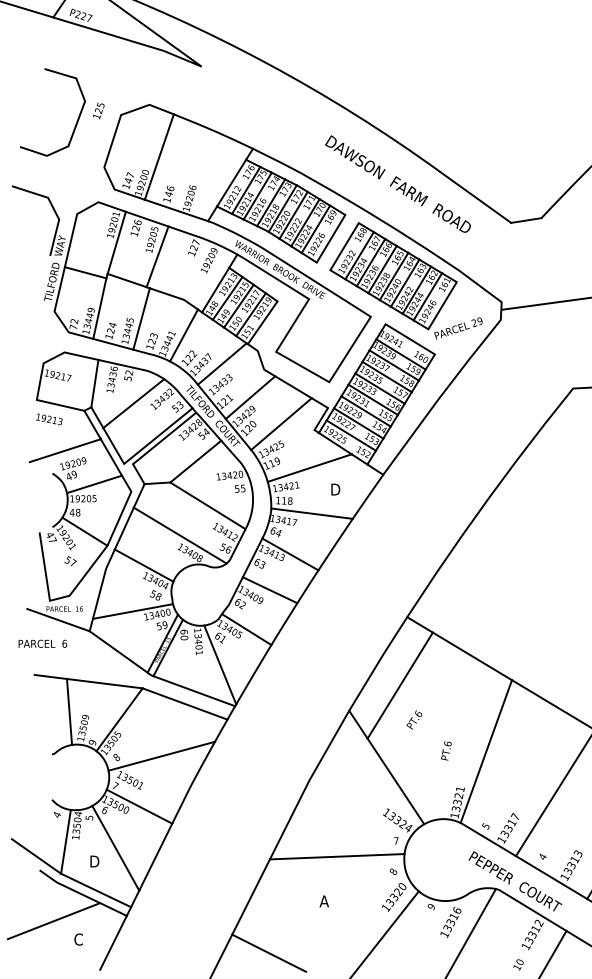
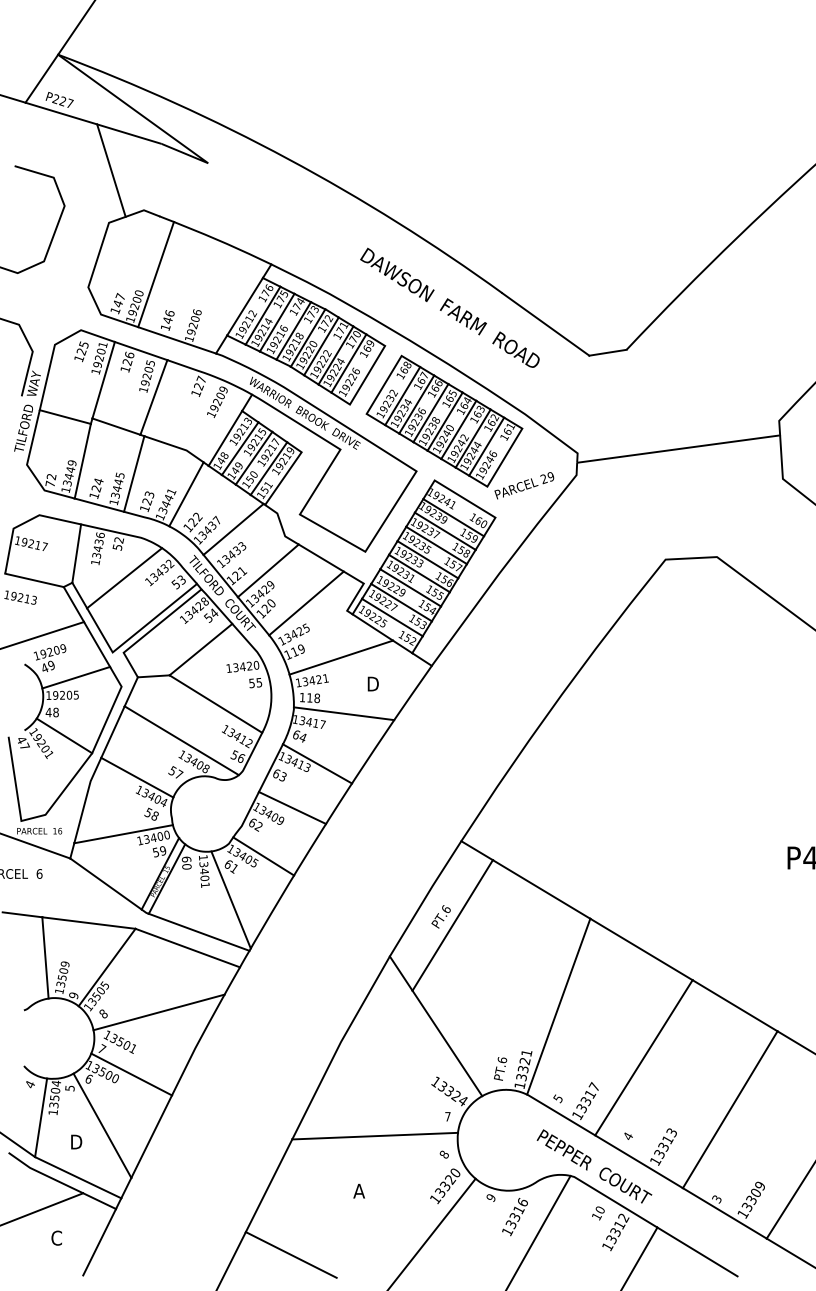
line: (123, 72) -> (111, 170), added
text: (98, 110) -> (81, 351), moved
text: (70, 561) -> (175, 772), moved
text: (413, 719) -> (440, 916), moved
text: (446, 750) -> (500, 1068), moved
text: (518, 965) -> (598, 1213), moved

